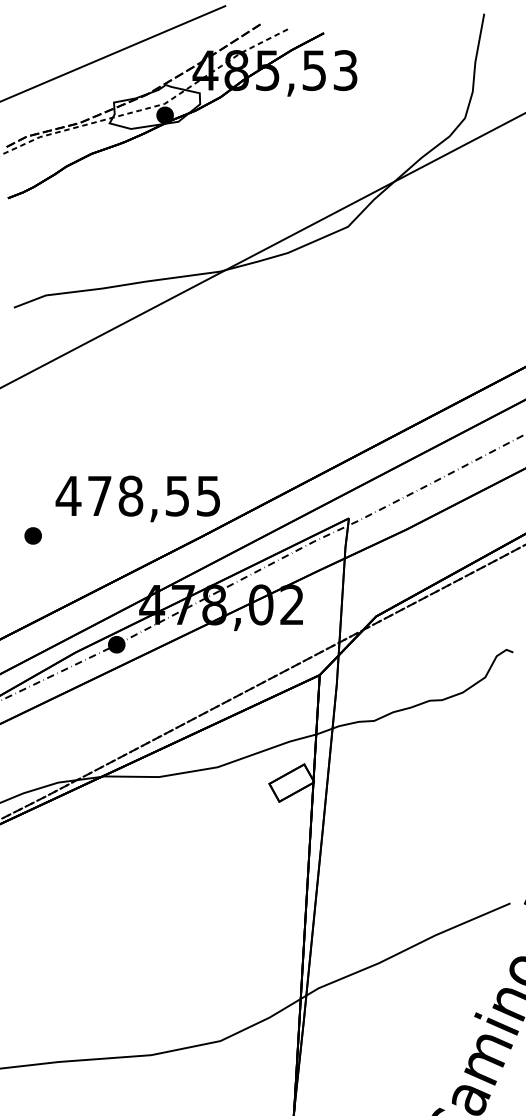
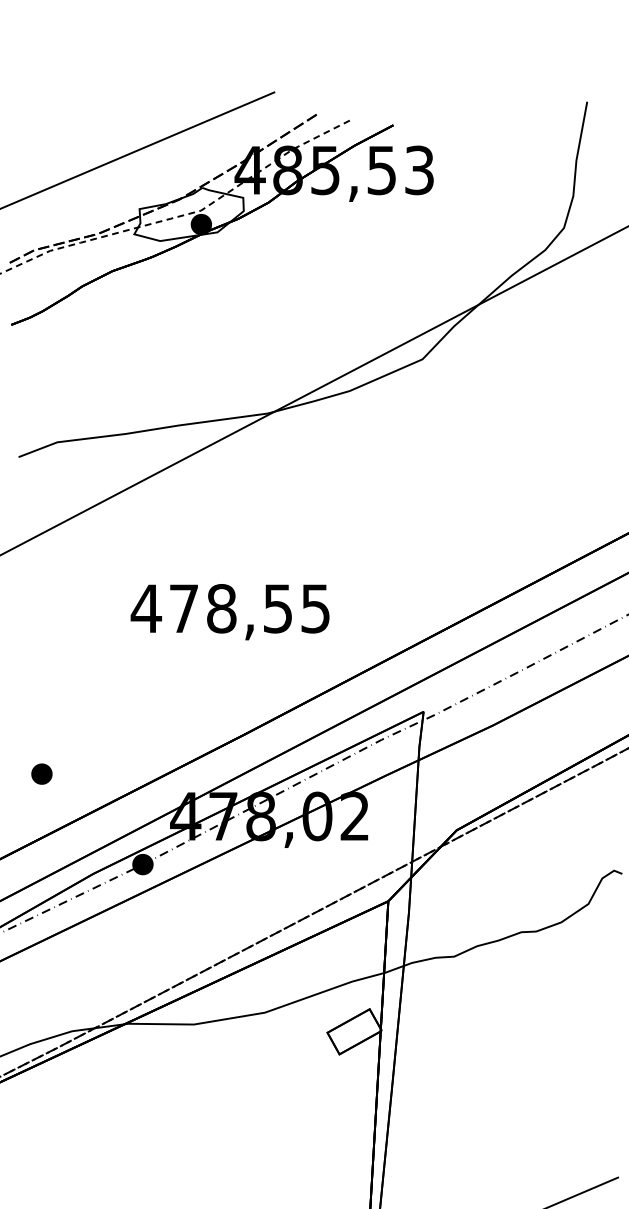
text: (137, 498) -> (229, 611), moved
part: (32, 535) -> (41, 773), moved

